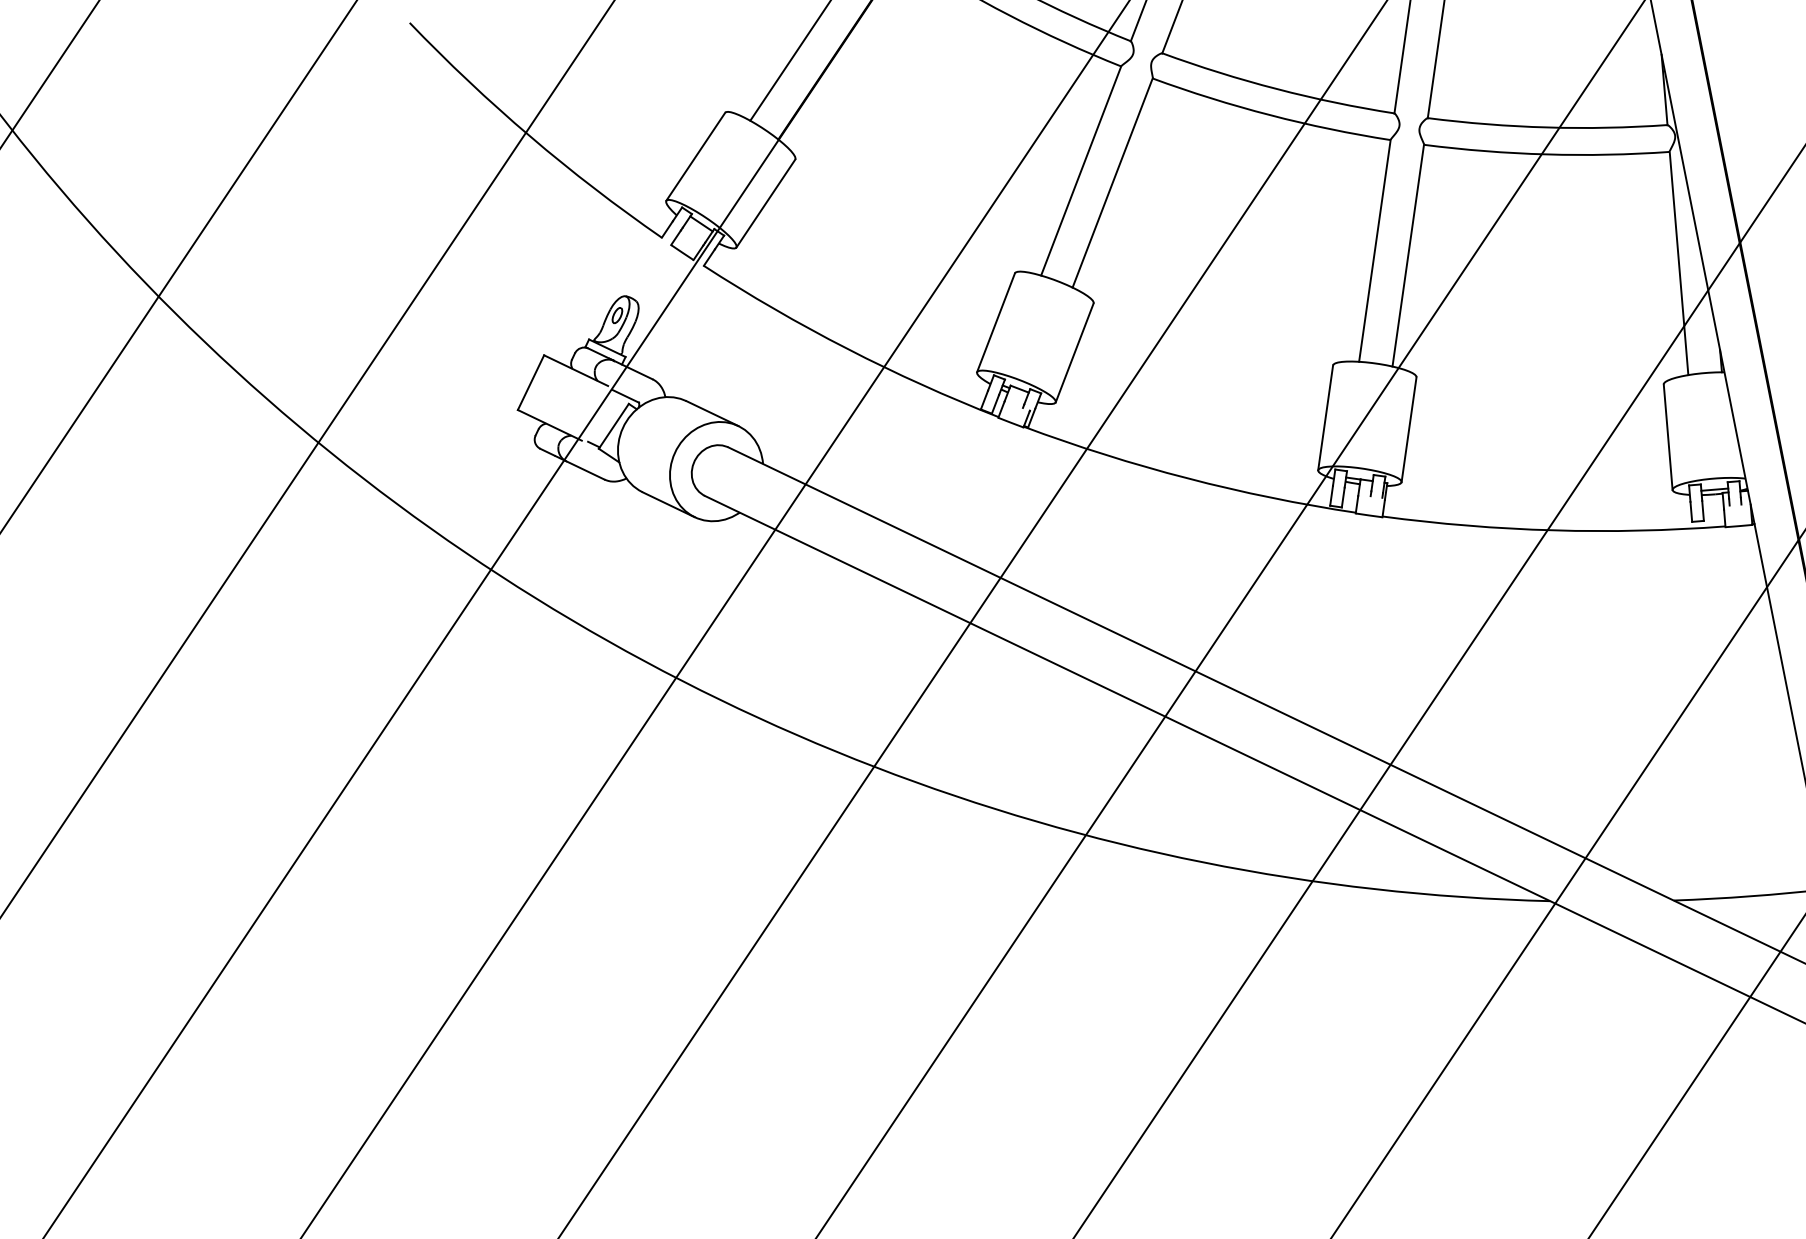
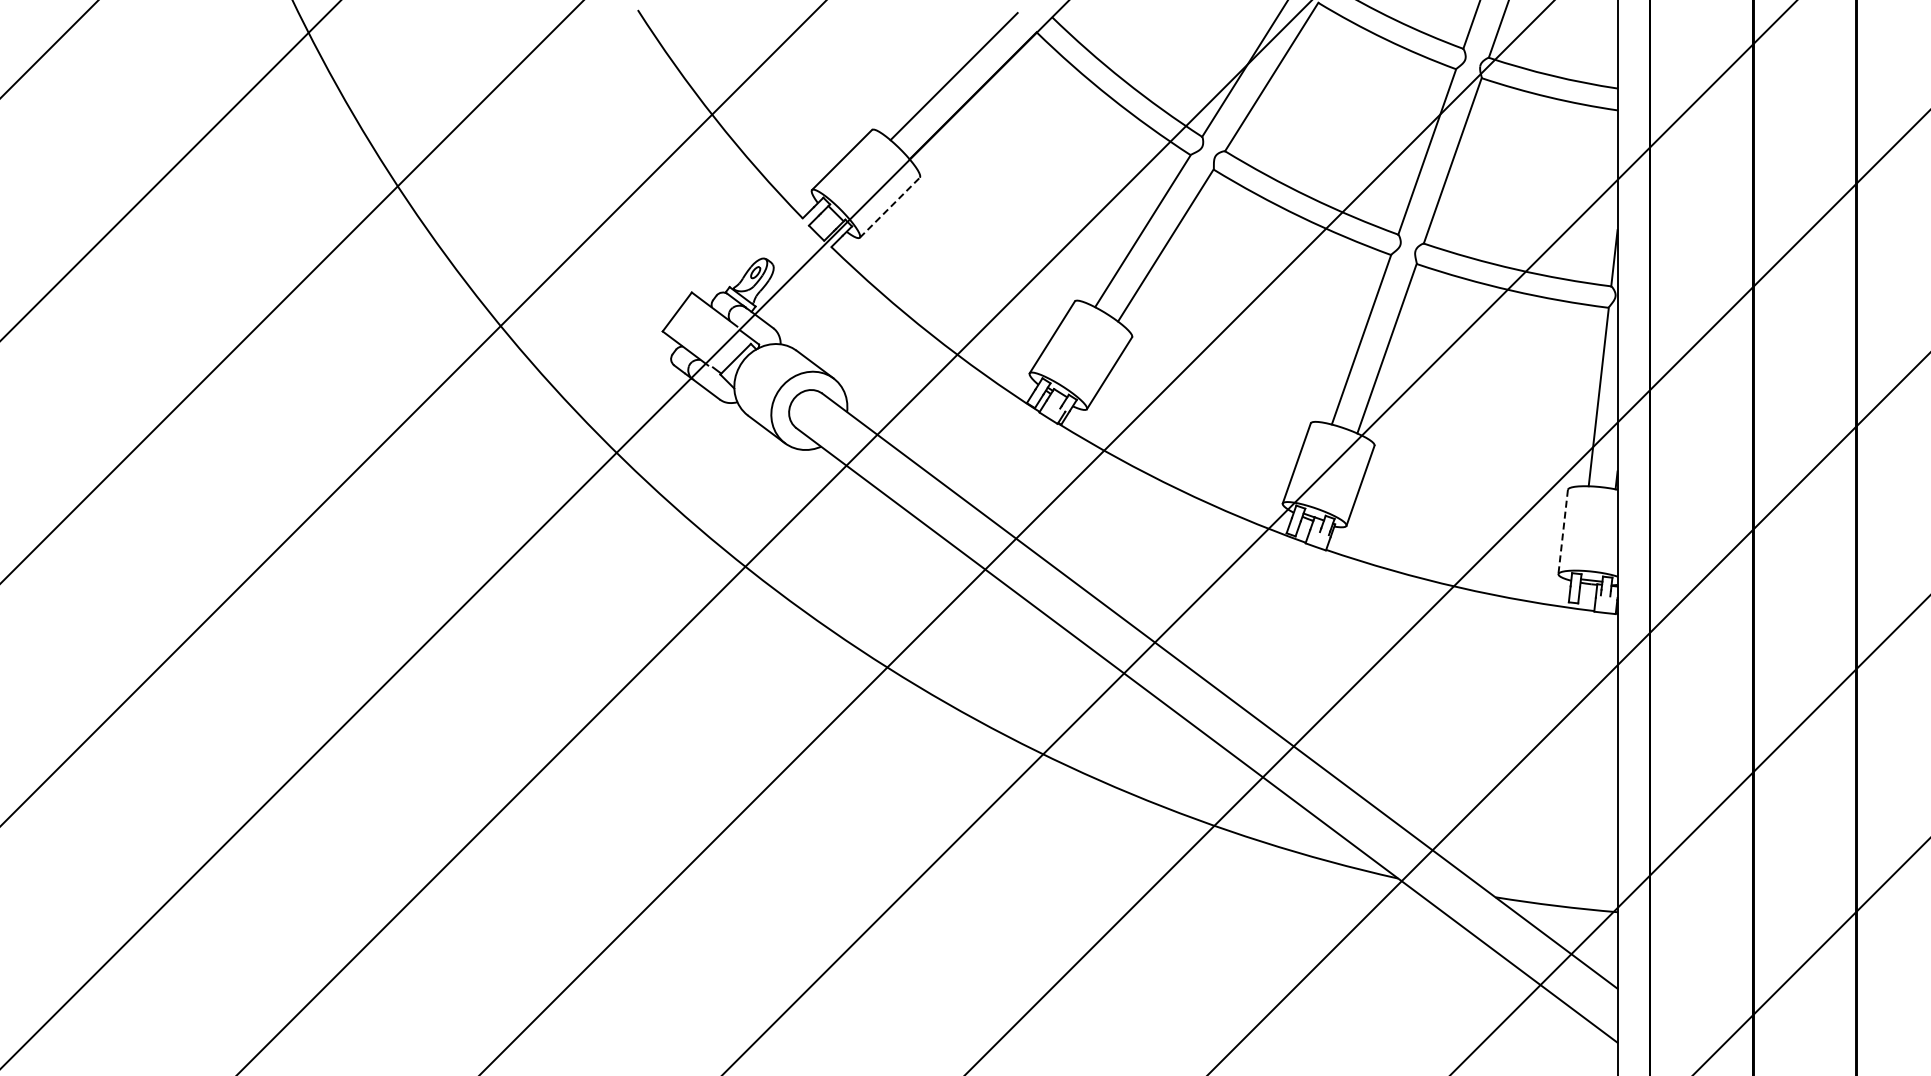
line: (766, 203) -> (890, 207), solid -> dashed
line: (1668, 437) -> (1563, 532), solid -> dashed

